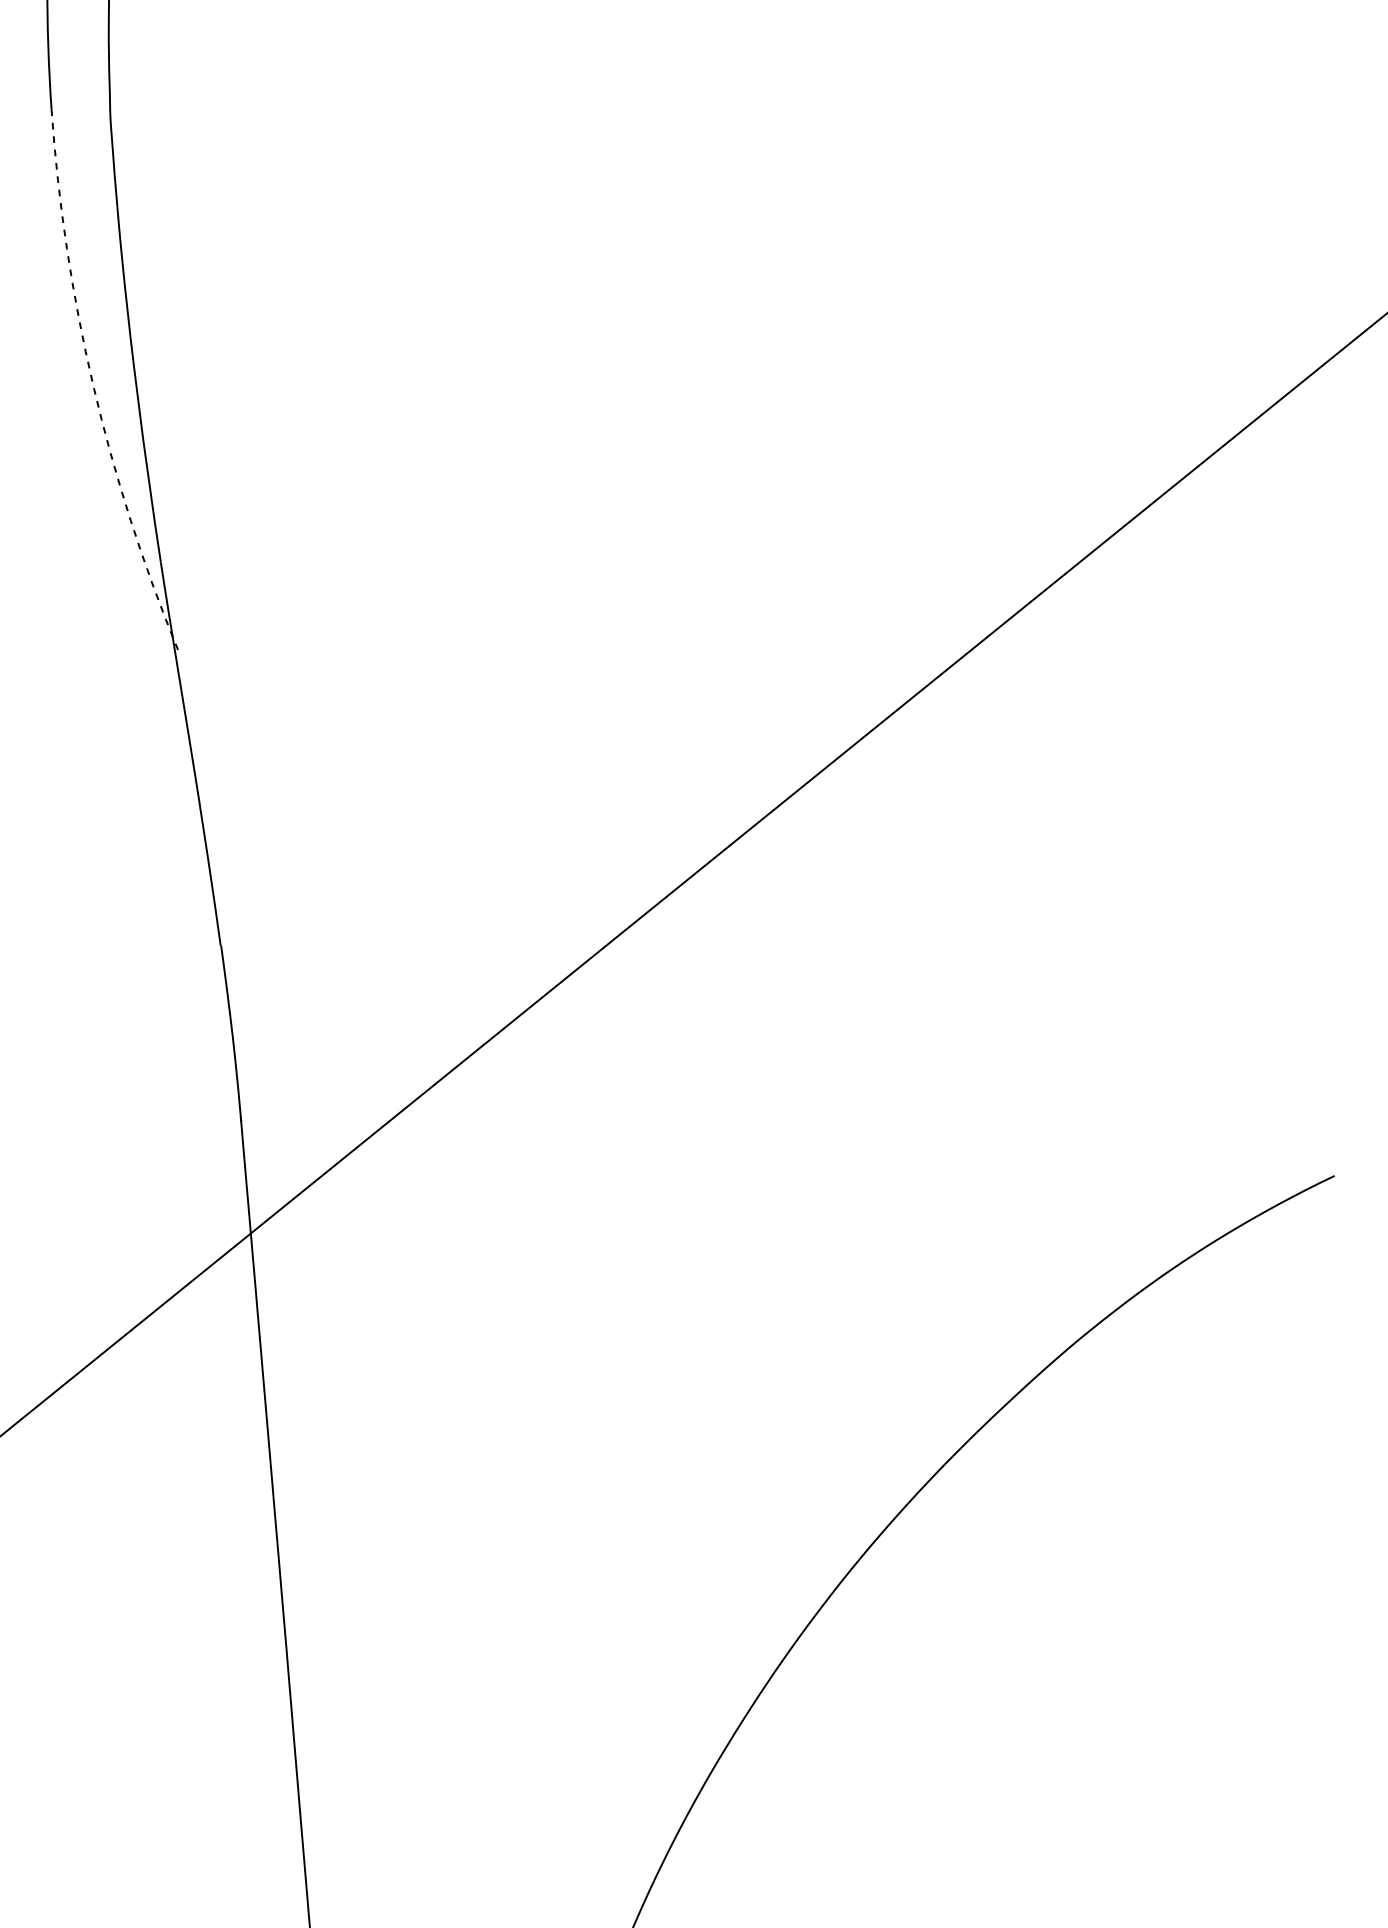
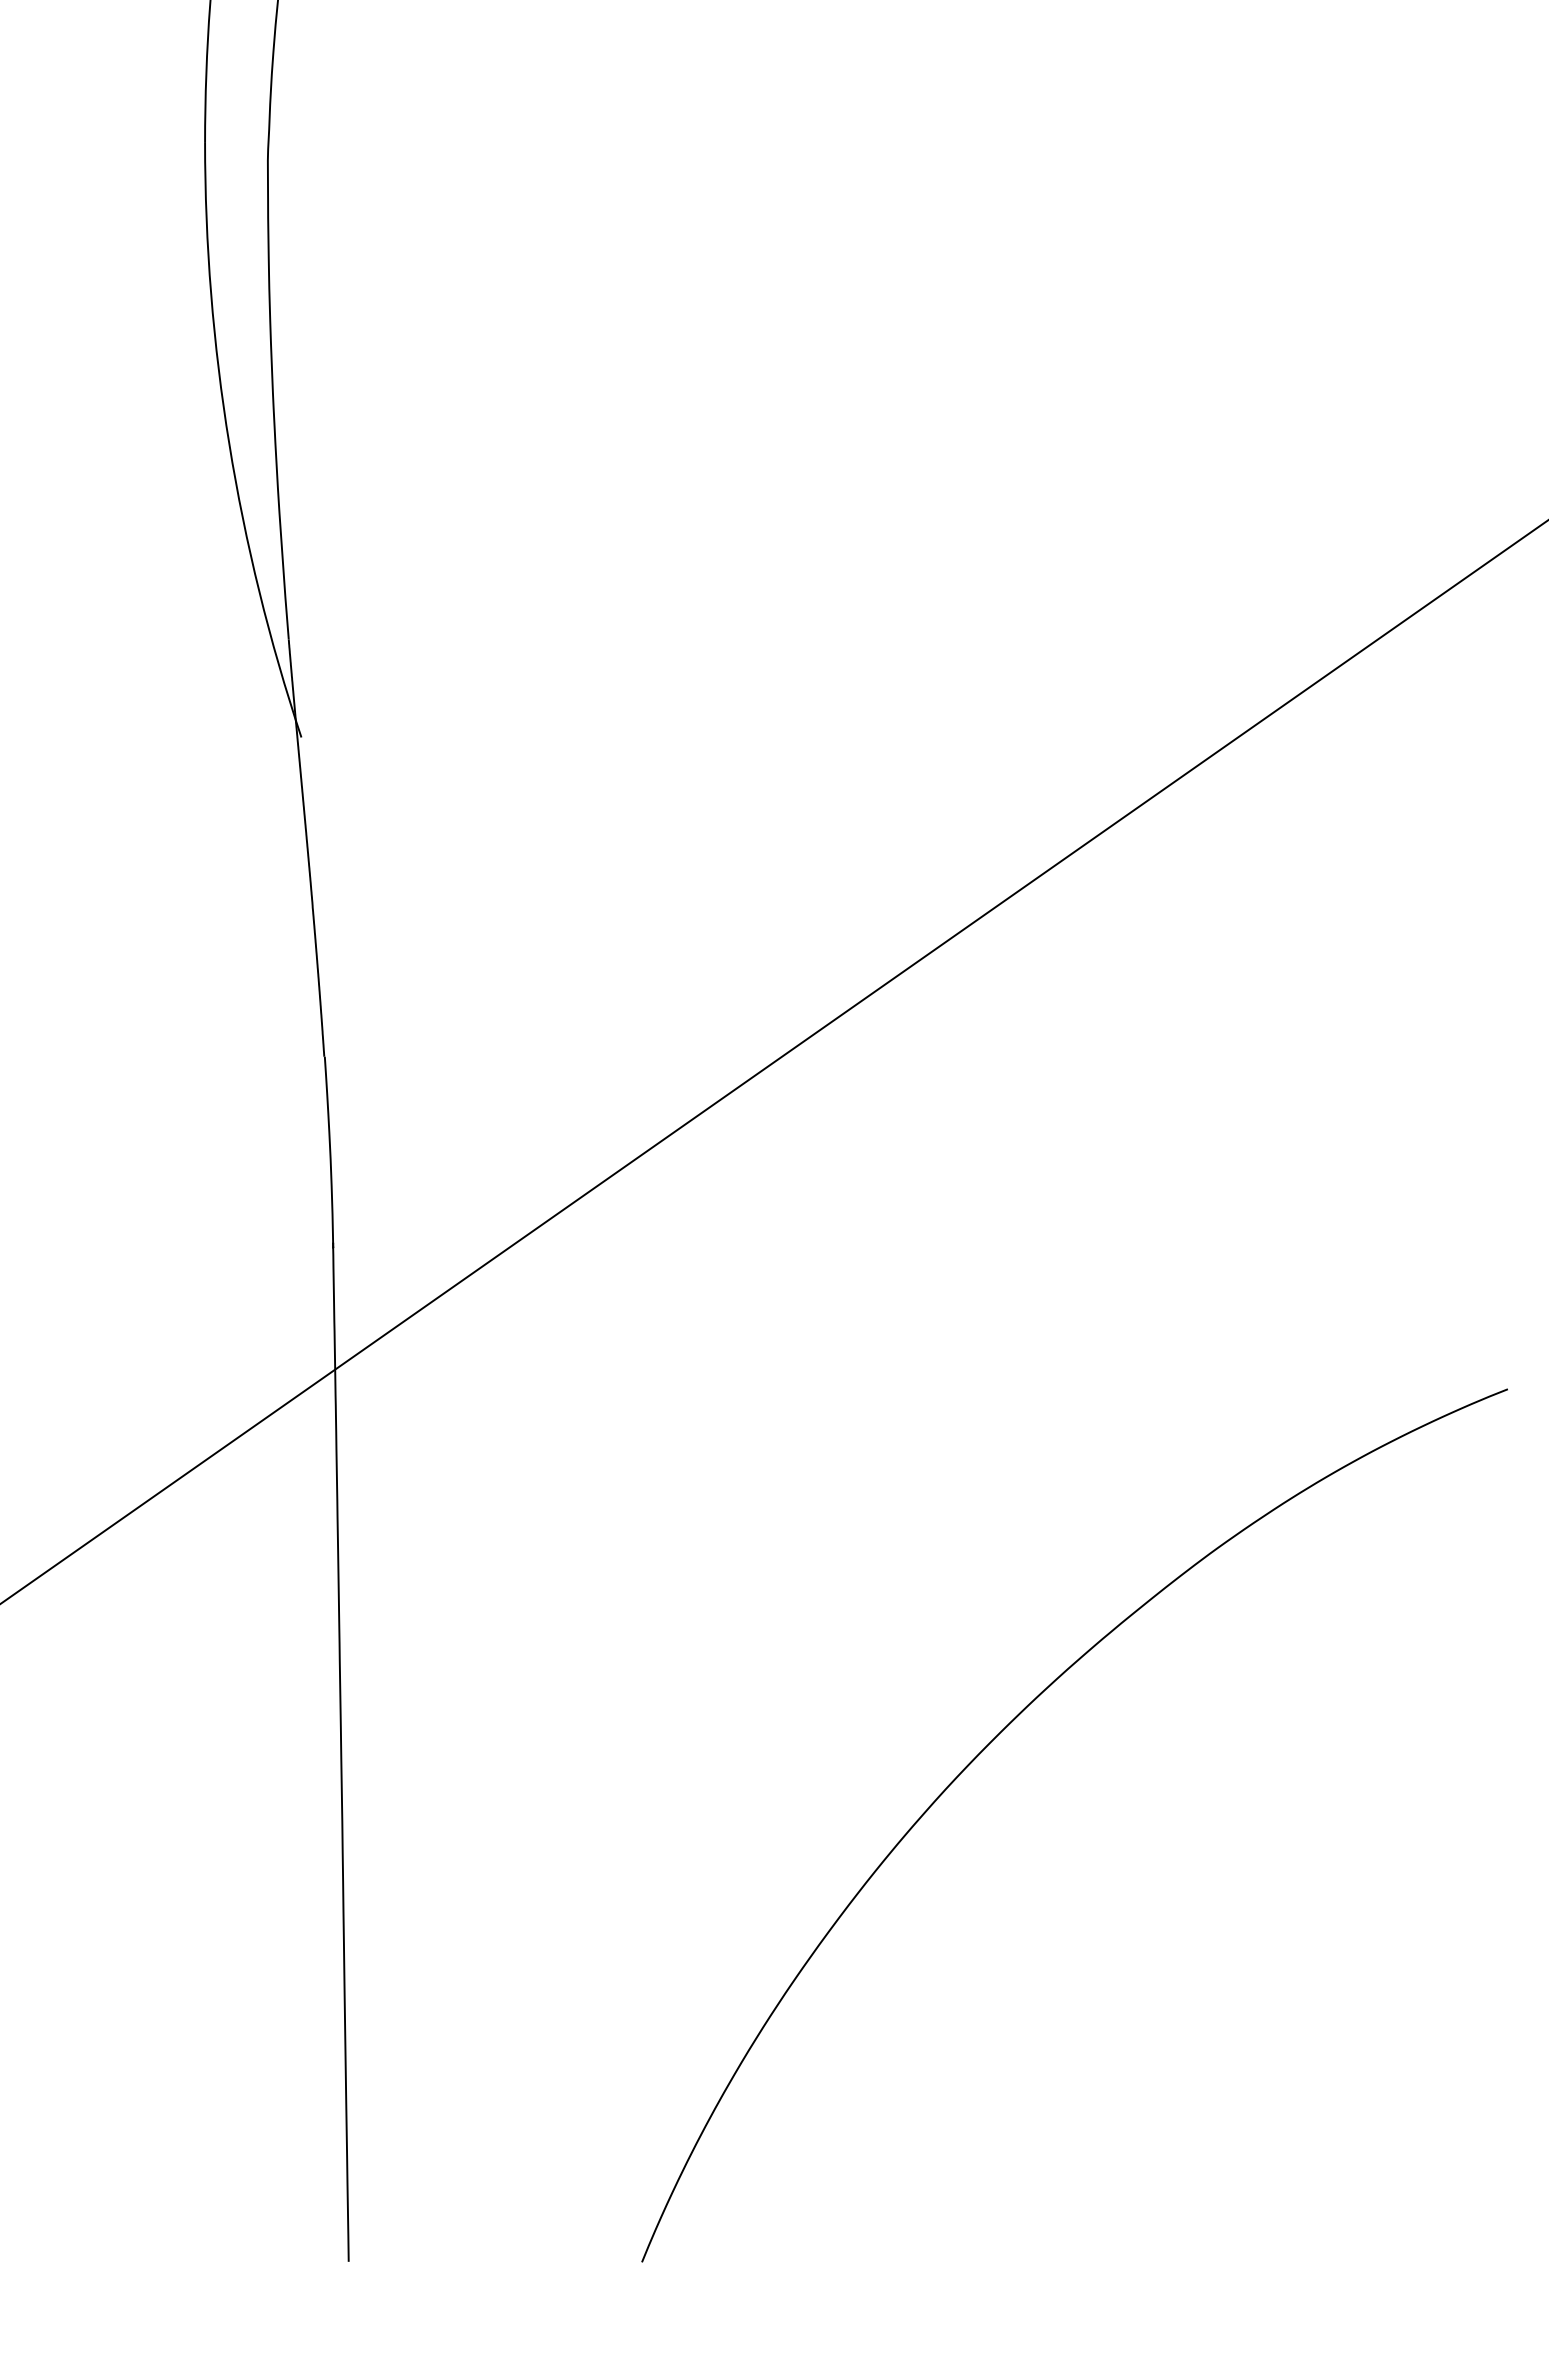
arc: (93, 386) -> (229, 444), dashed -> solid

